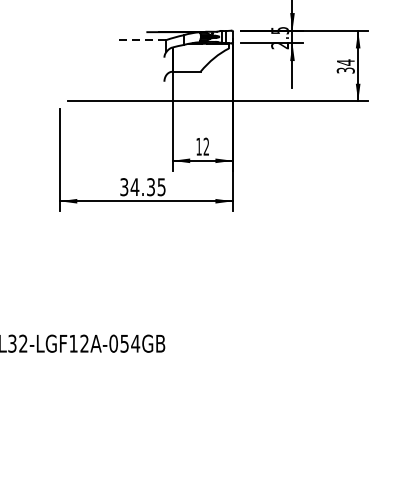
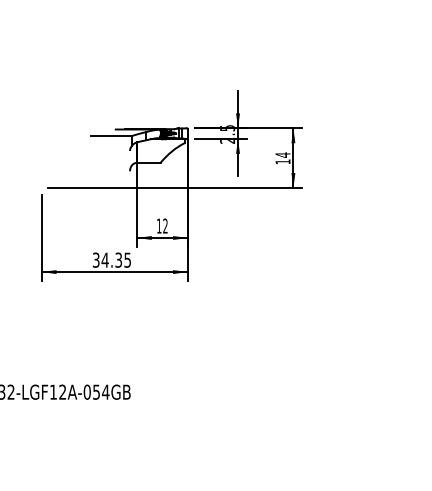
line: (142, 40) -> (111, 136), dashed -> solid
text: (345, 70) -> (282, 161), 34 -> 14

